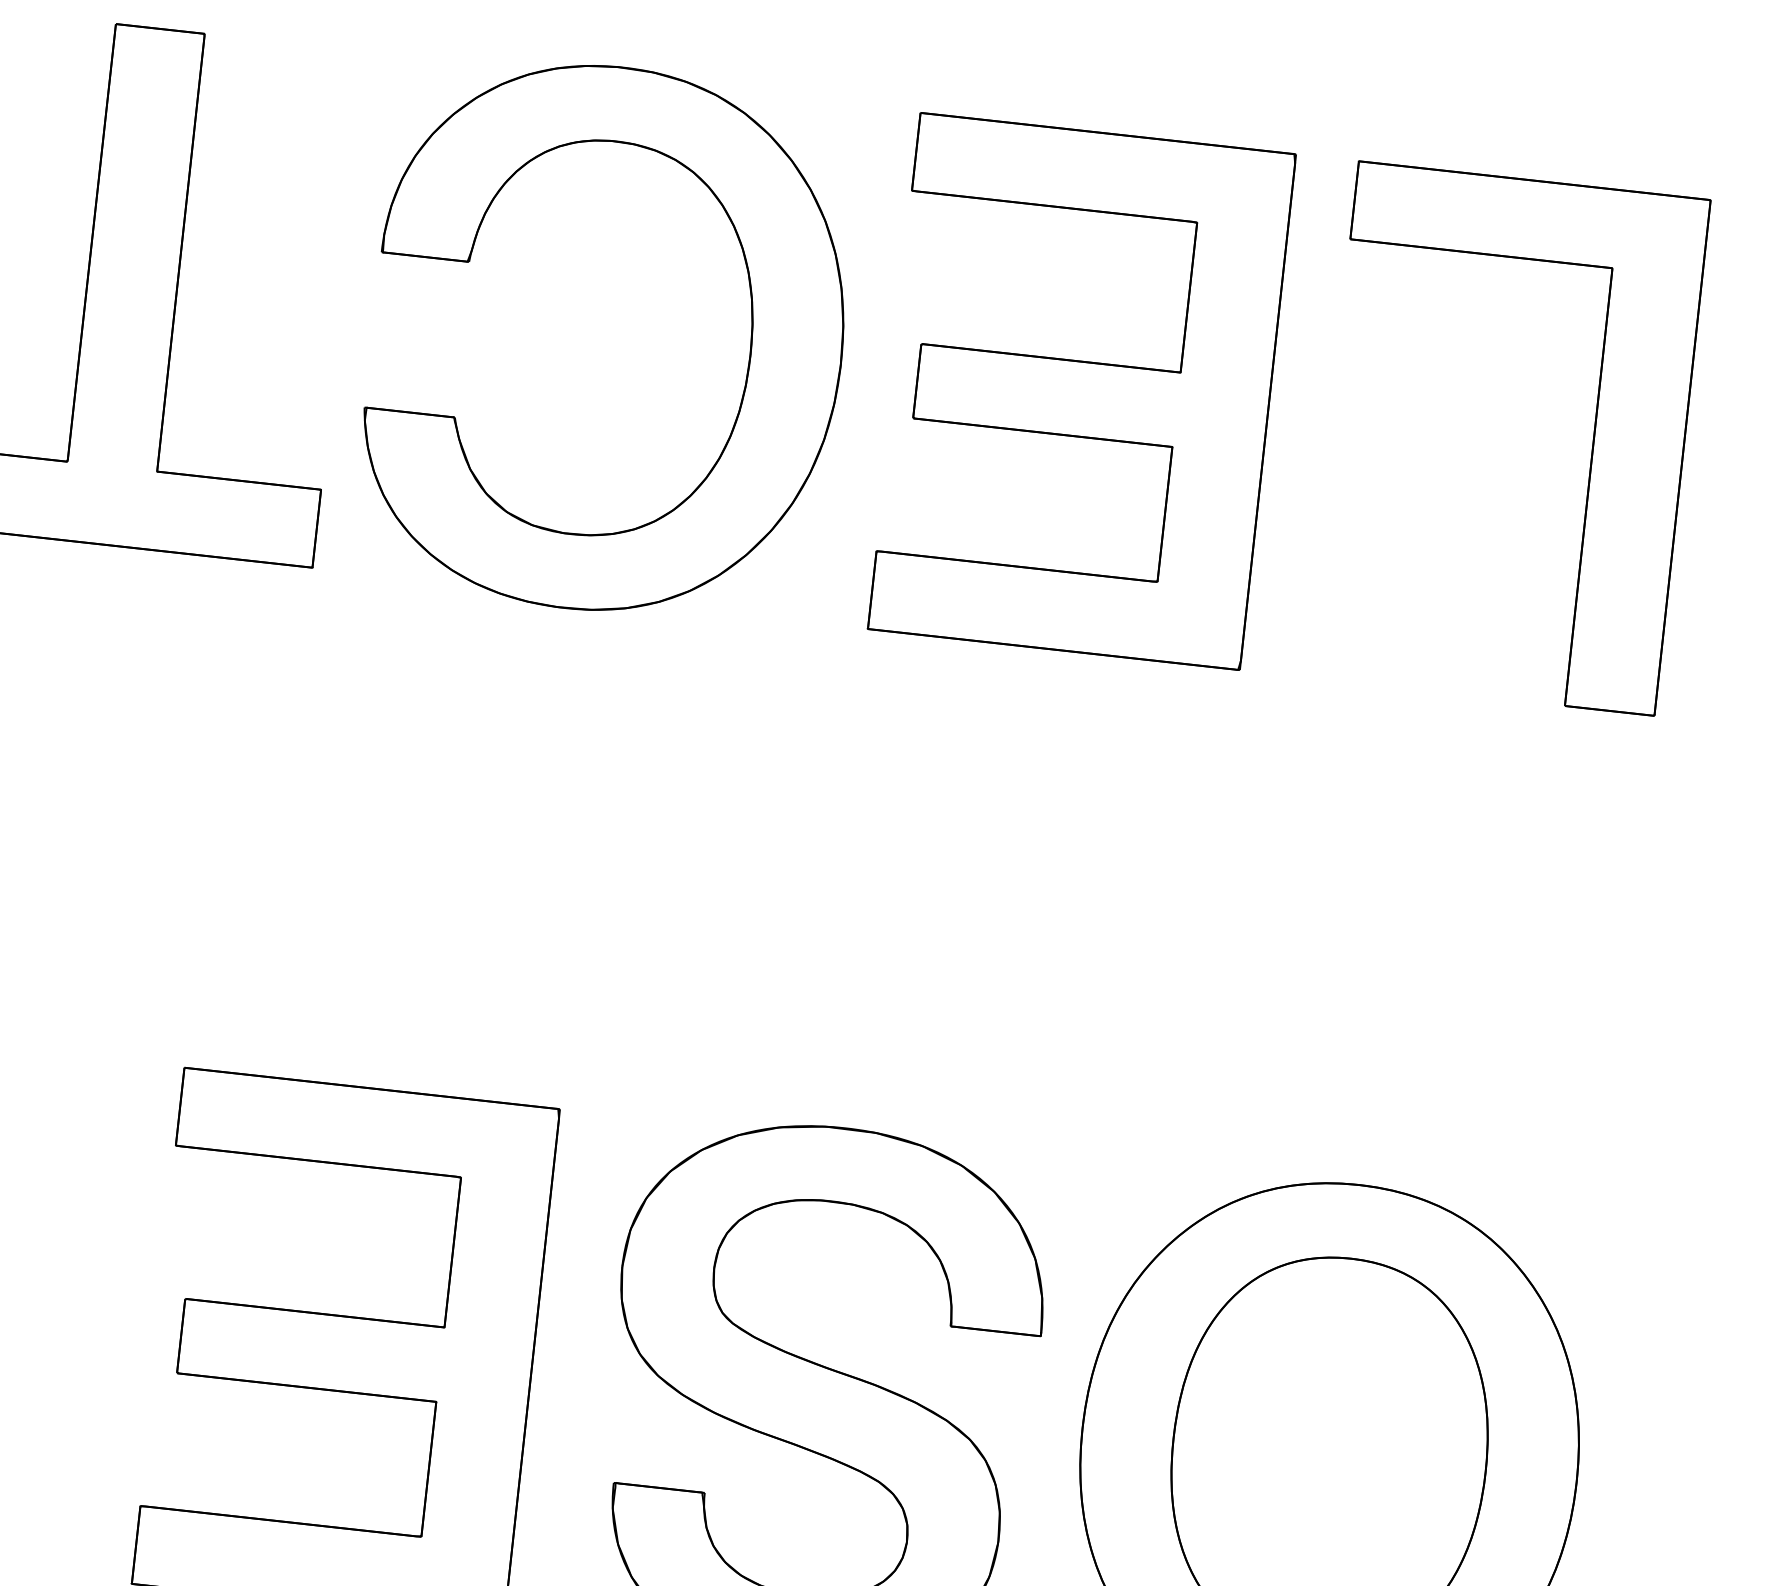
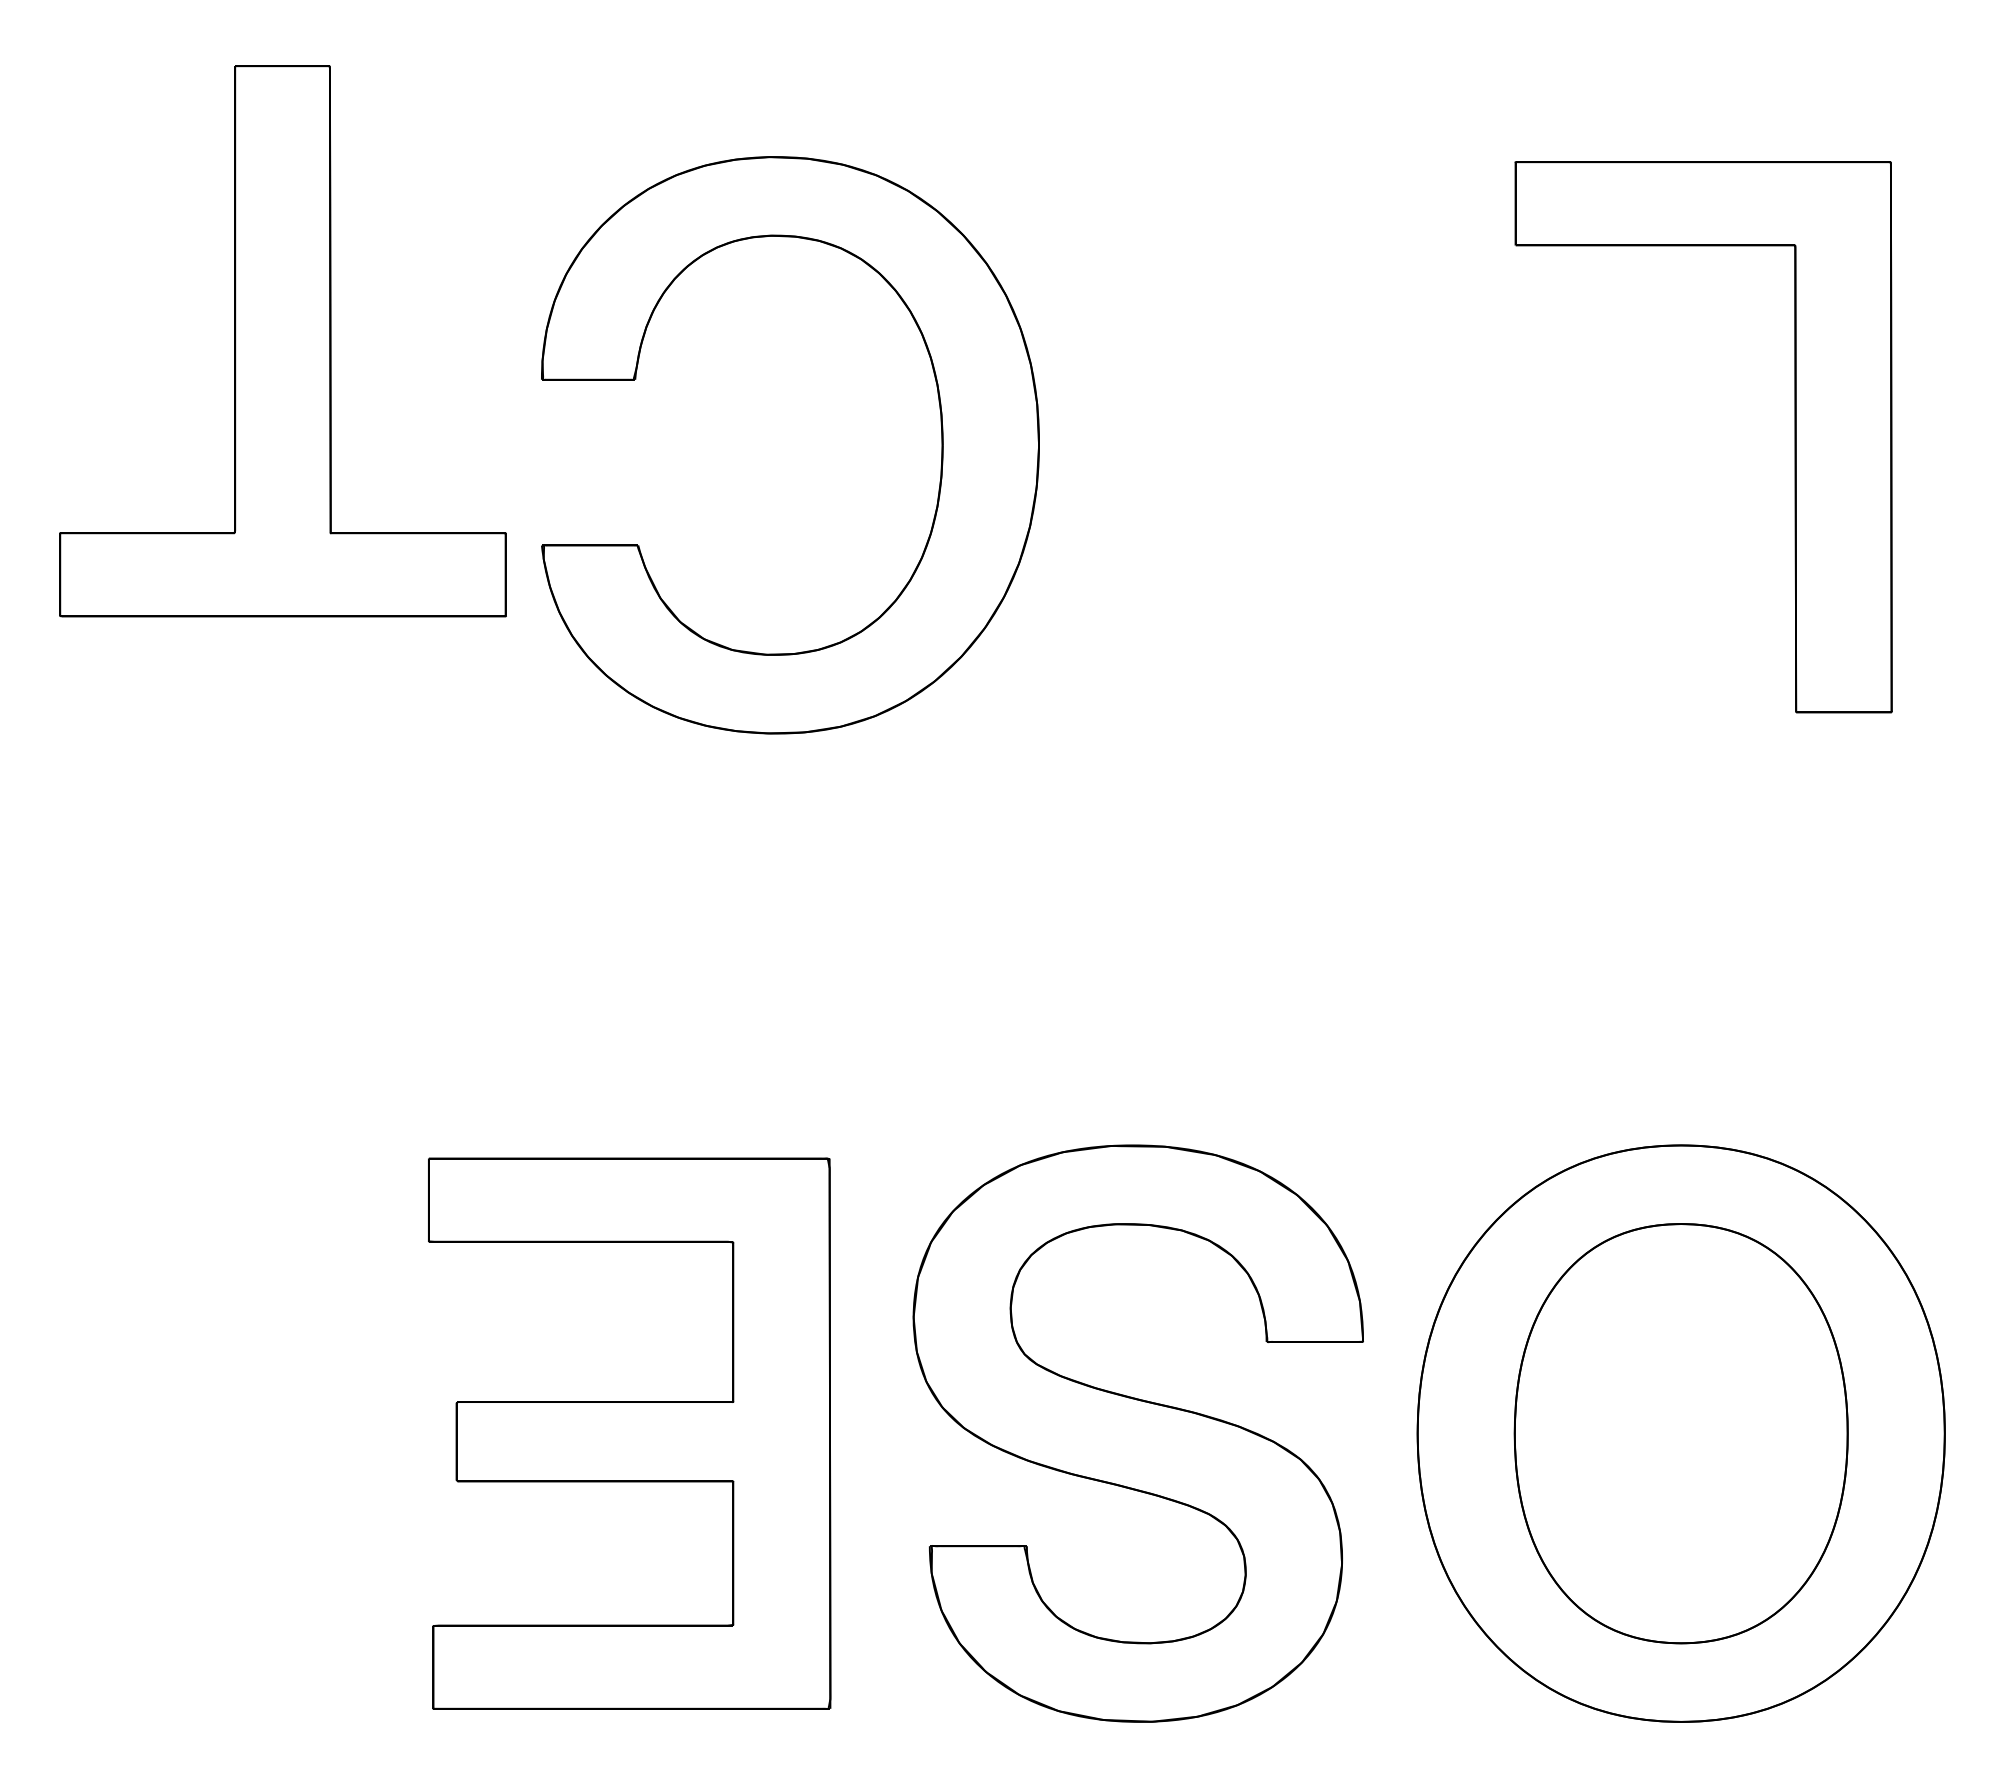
part: (749, 355) -> (941, 445), moved
part: (1080, 391) -> (1294, 341), removed
part: (1591, 448) -> (1794, 437), moved

